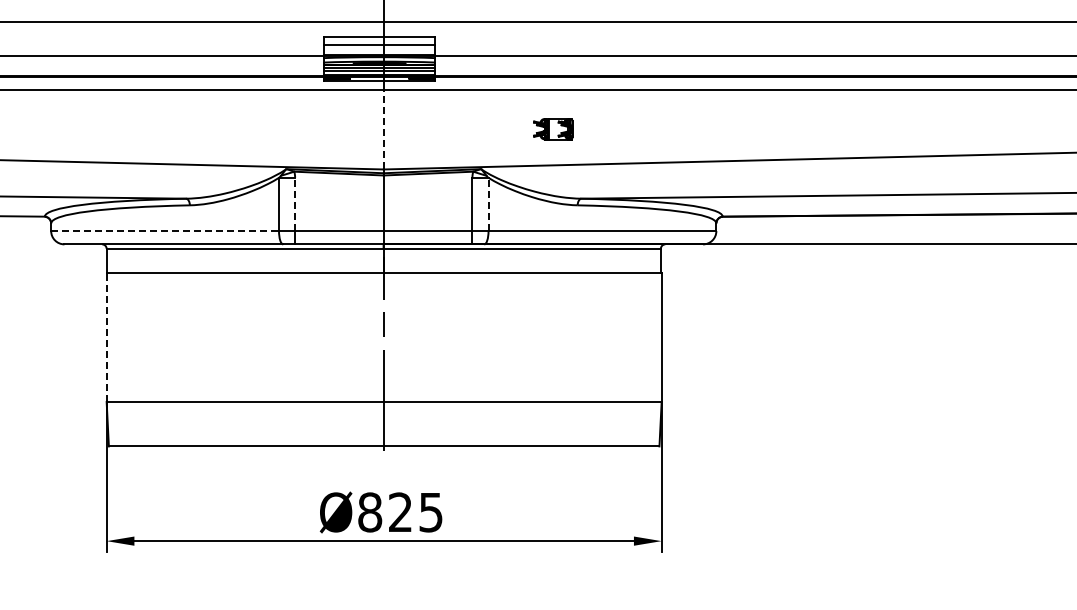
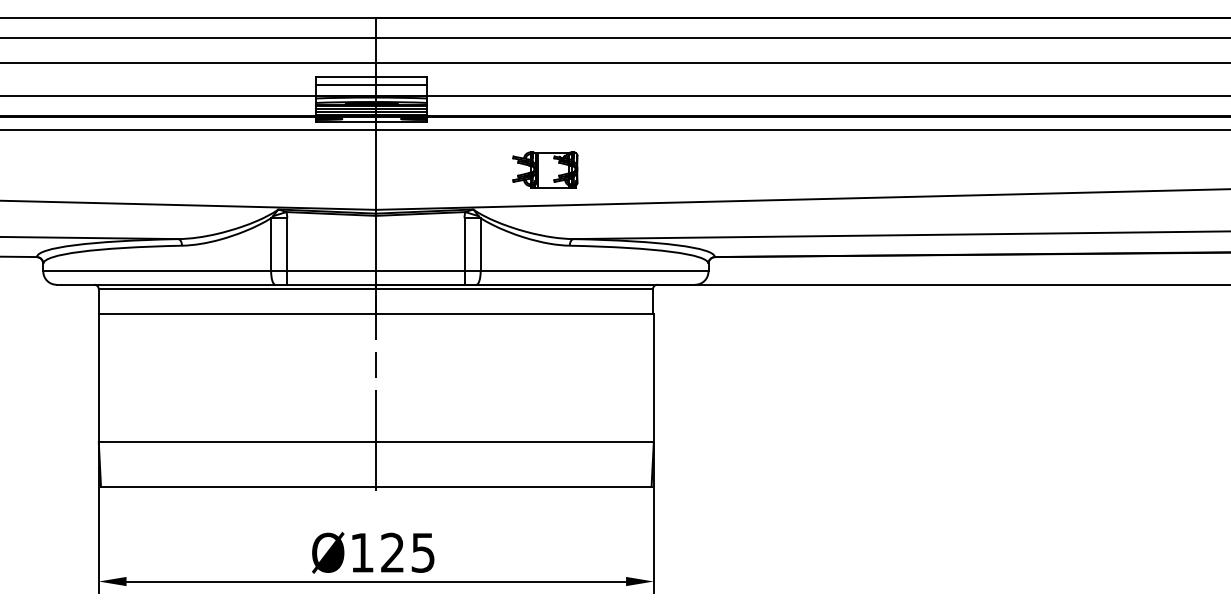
part: (553, 129) -> (545, 169), size x1.67
line: (383, 130) -> (375, 170), dashed -> solid
line: (295, 204) -> (287, 244), dashed -> solid
line: (488, 204) -> (480, 244), dashed -> solid
line: (165, 231) -> (157, 271), dashed -> solid
line: (106, 337) -> (98, 377), dashed -> solid
text: (370, 512) -> (362, 552), Ø825 -> Ø125

